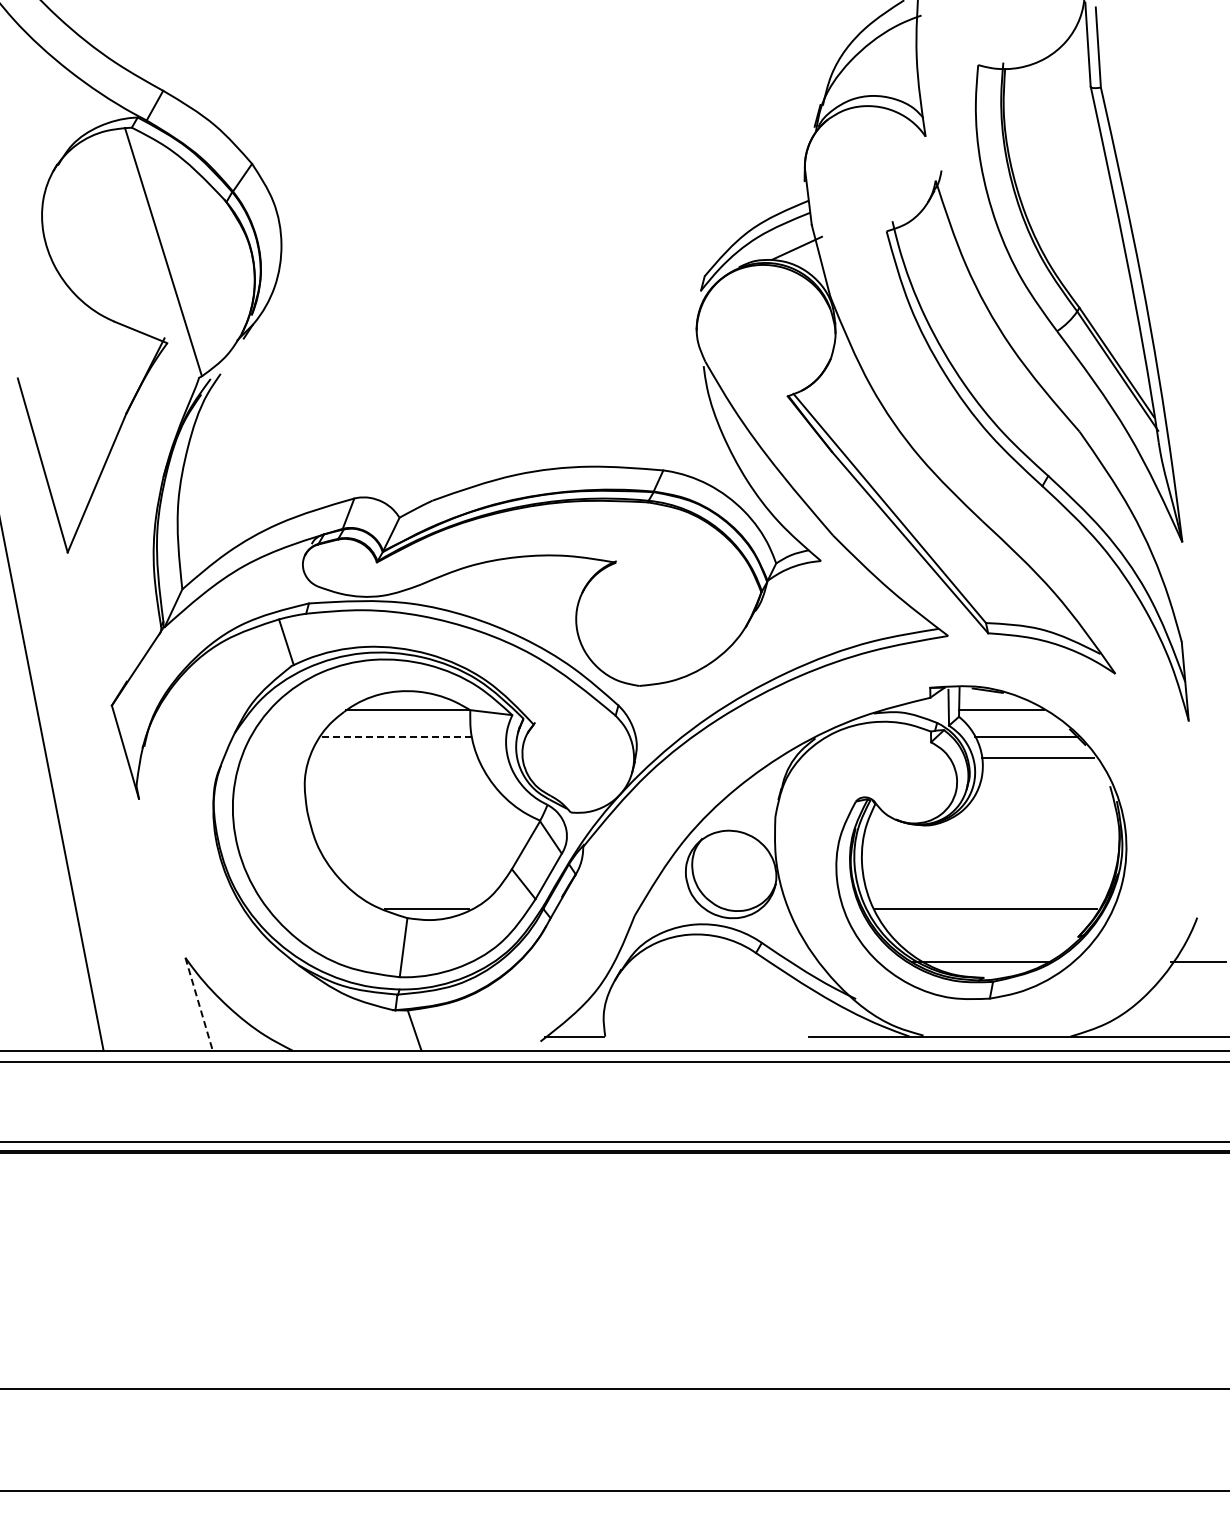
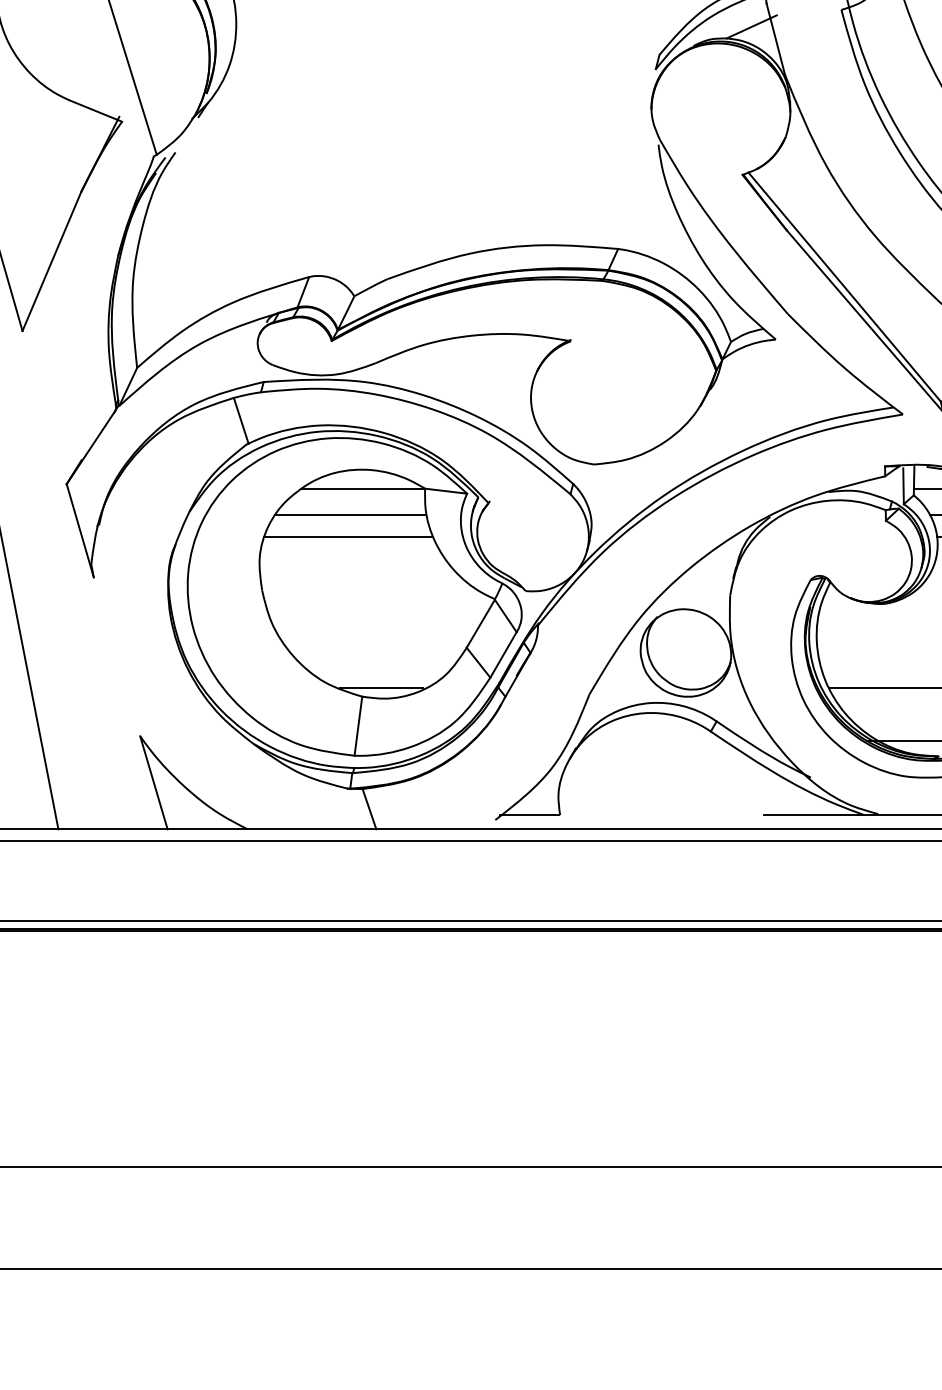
line: (395, 736) -> (350, 515), dashed -> solid
line: (393, 758) -> (348, 537), added
line: (199, 1004) -> (154, 783), dashed -> solid

